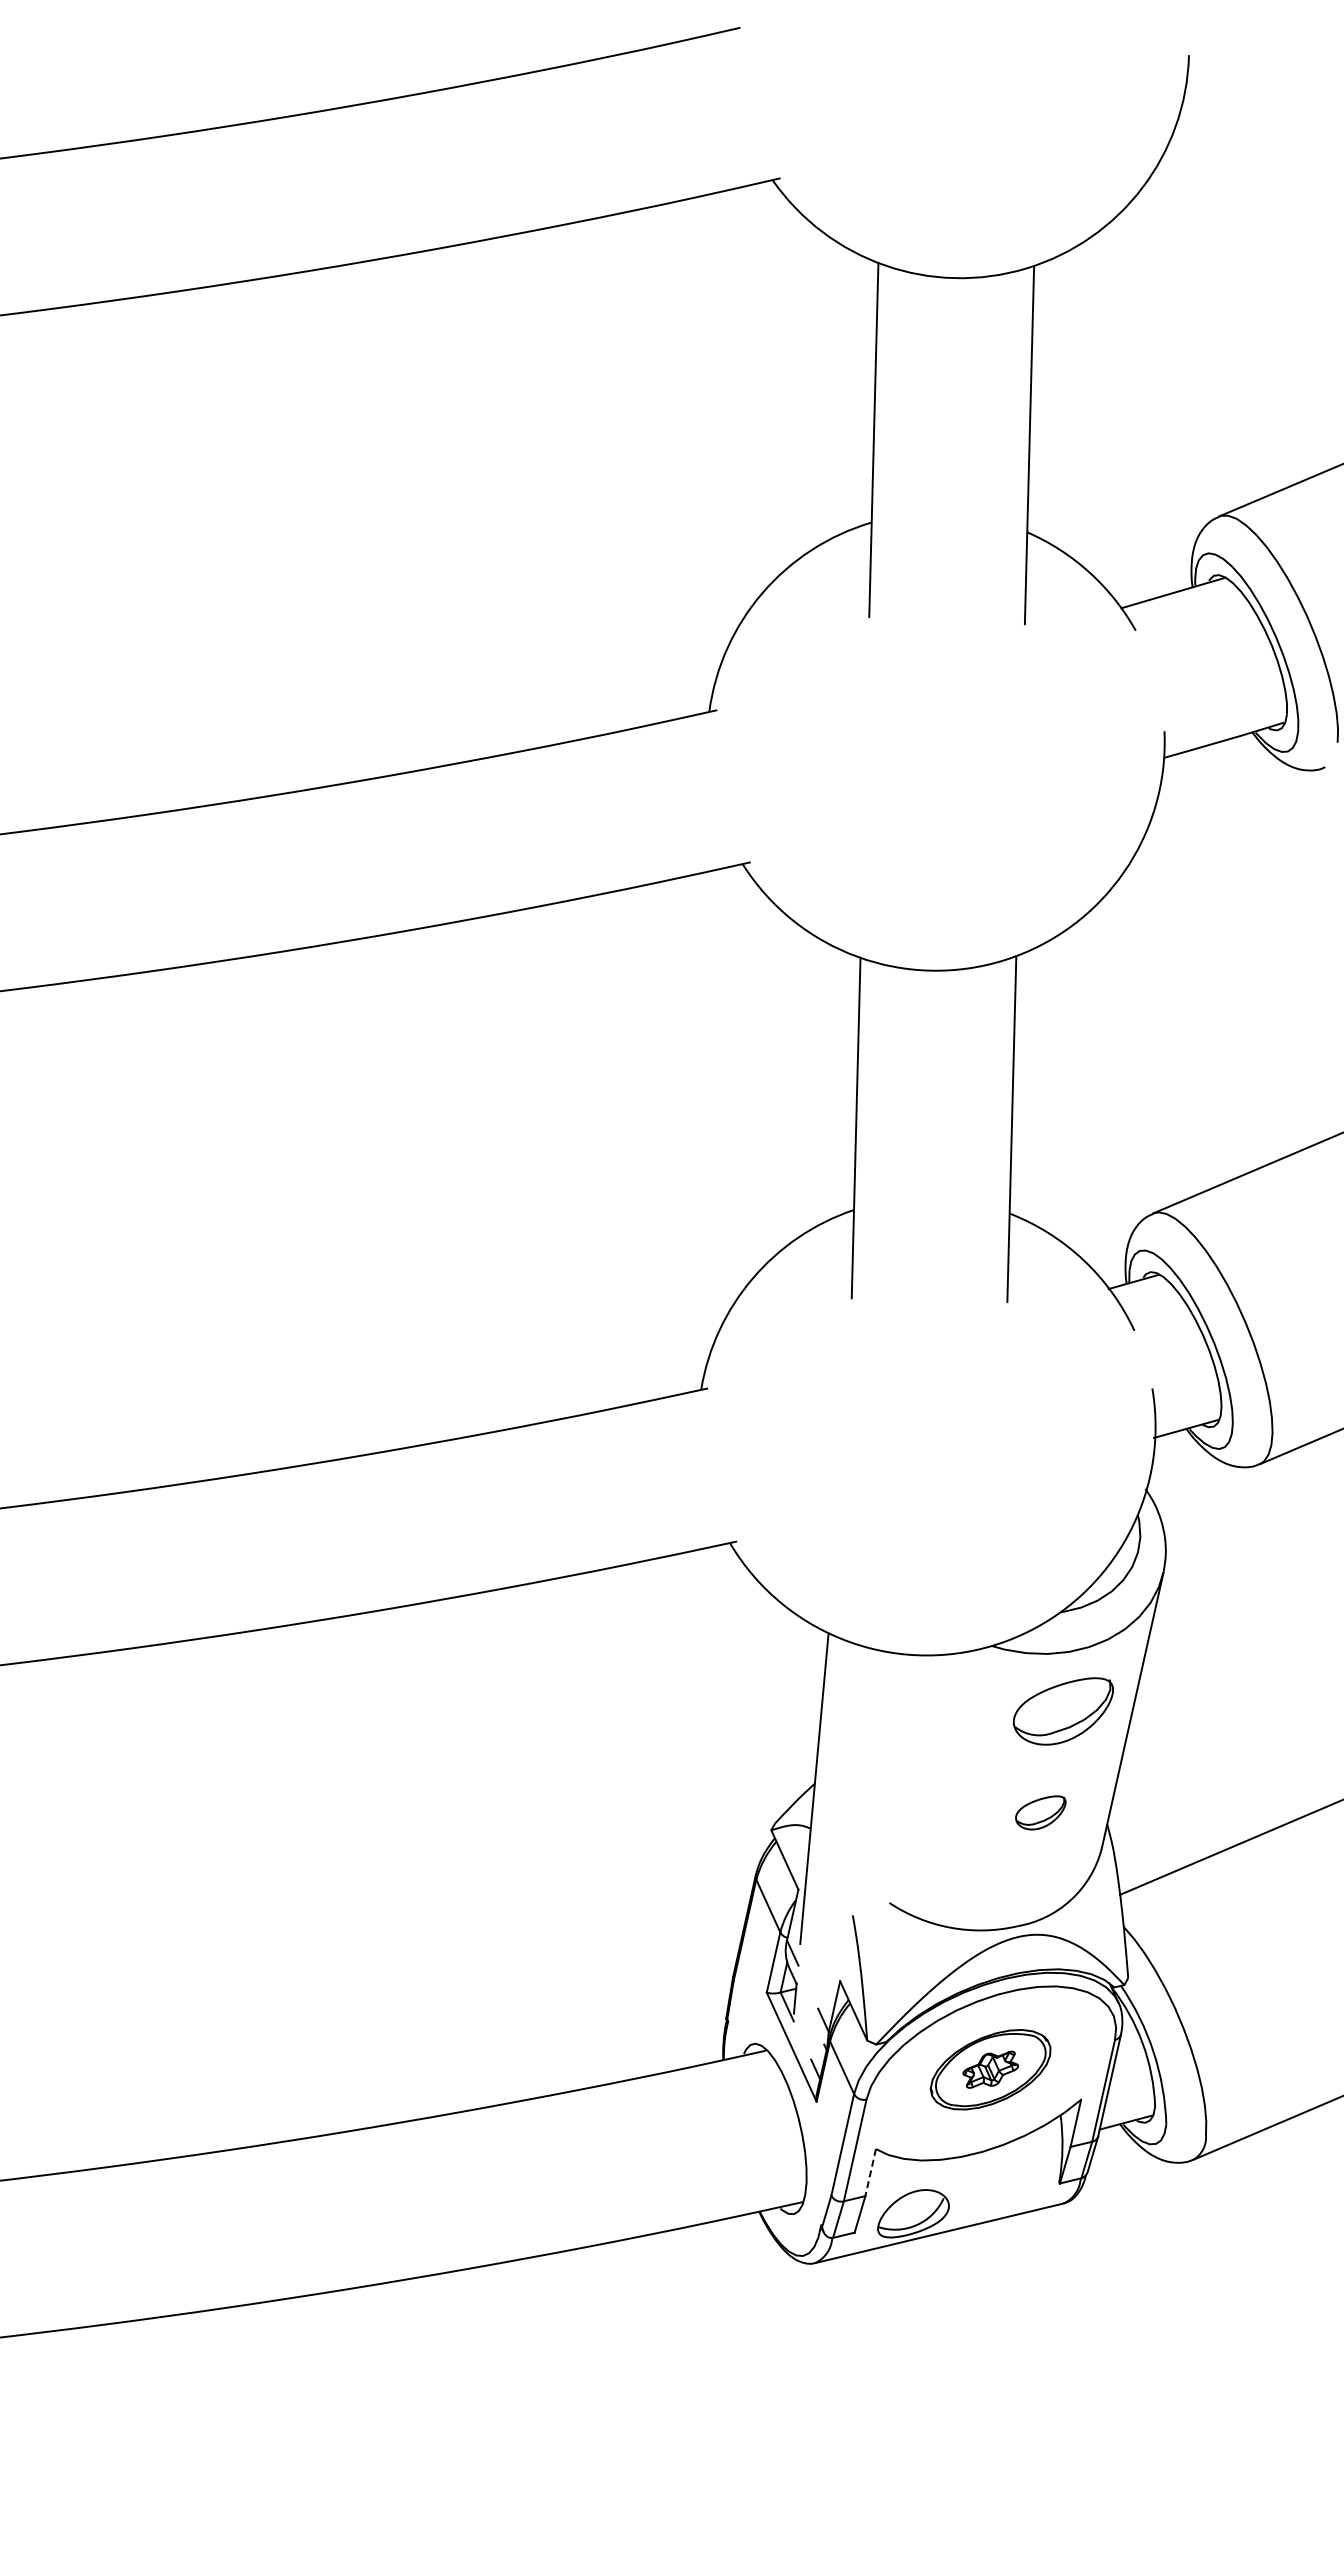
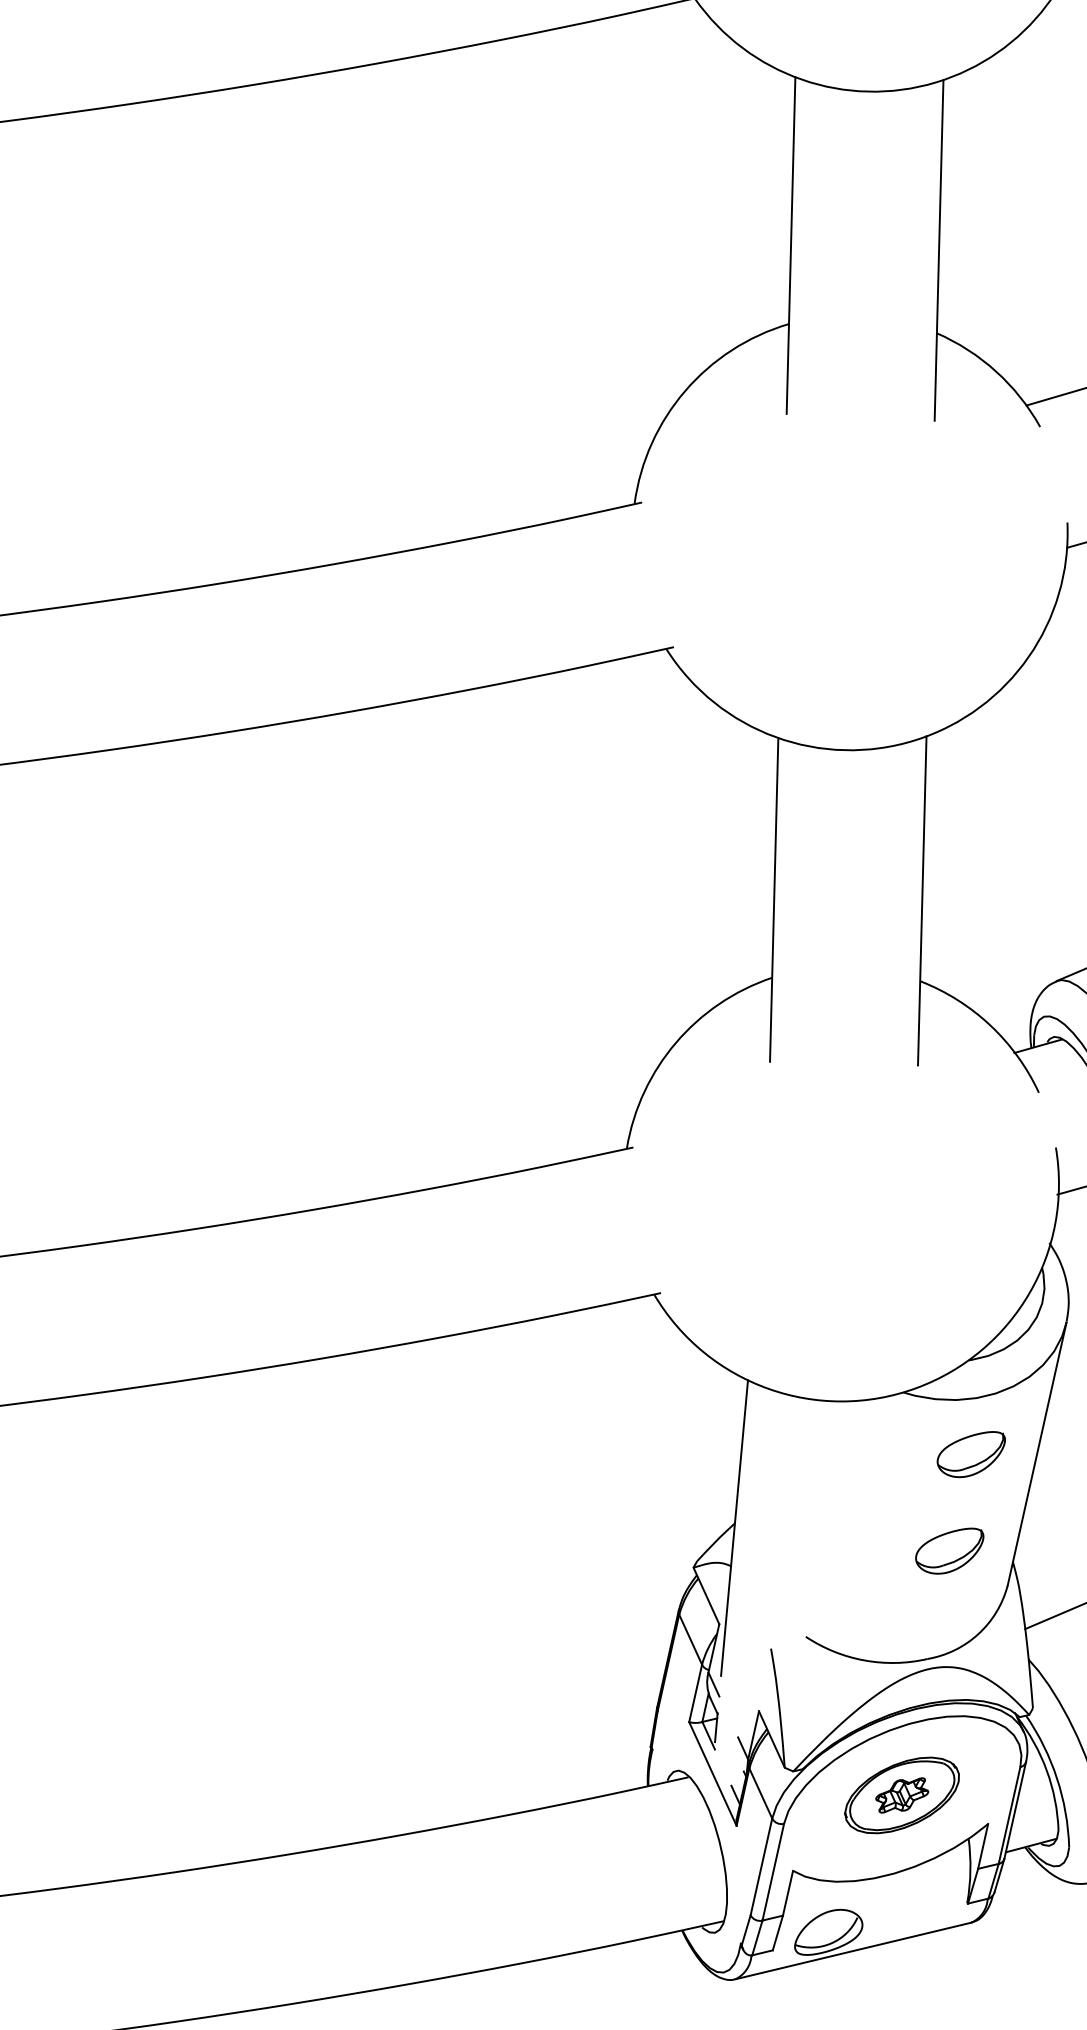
part: (1063, 1710) -> (971, 1453), size x0.71
part: (1040, 1812) -> (949, 1550), size x1.43
line: (870, 2173) -> (787, 1894), dashed -> solid

